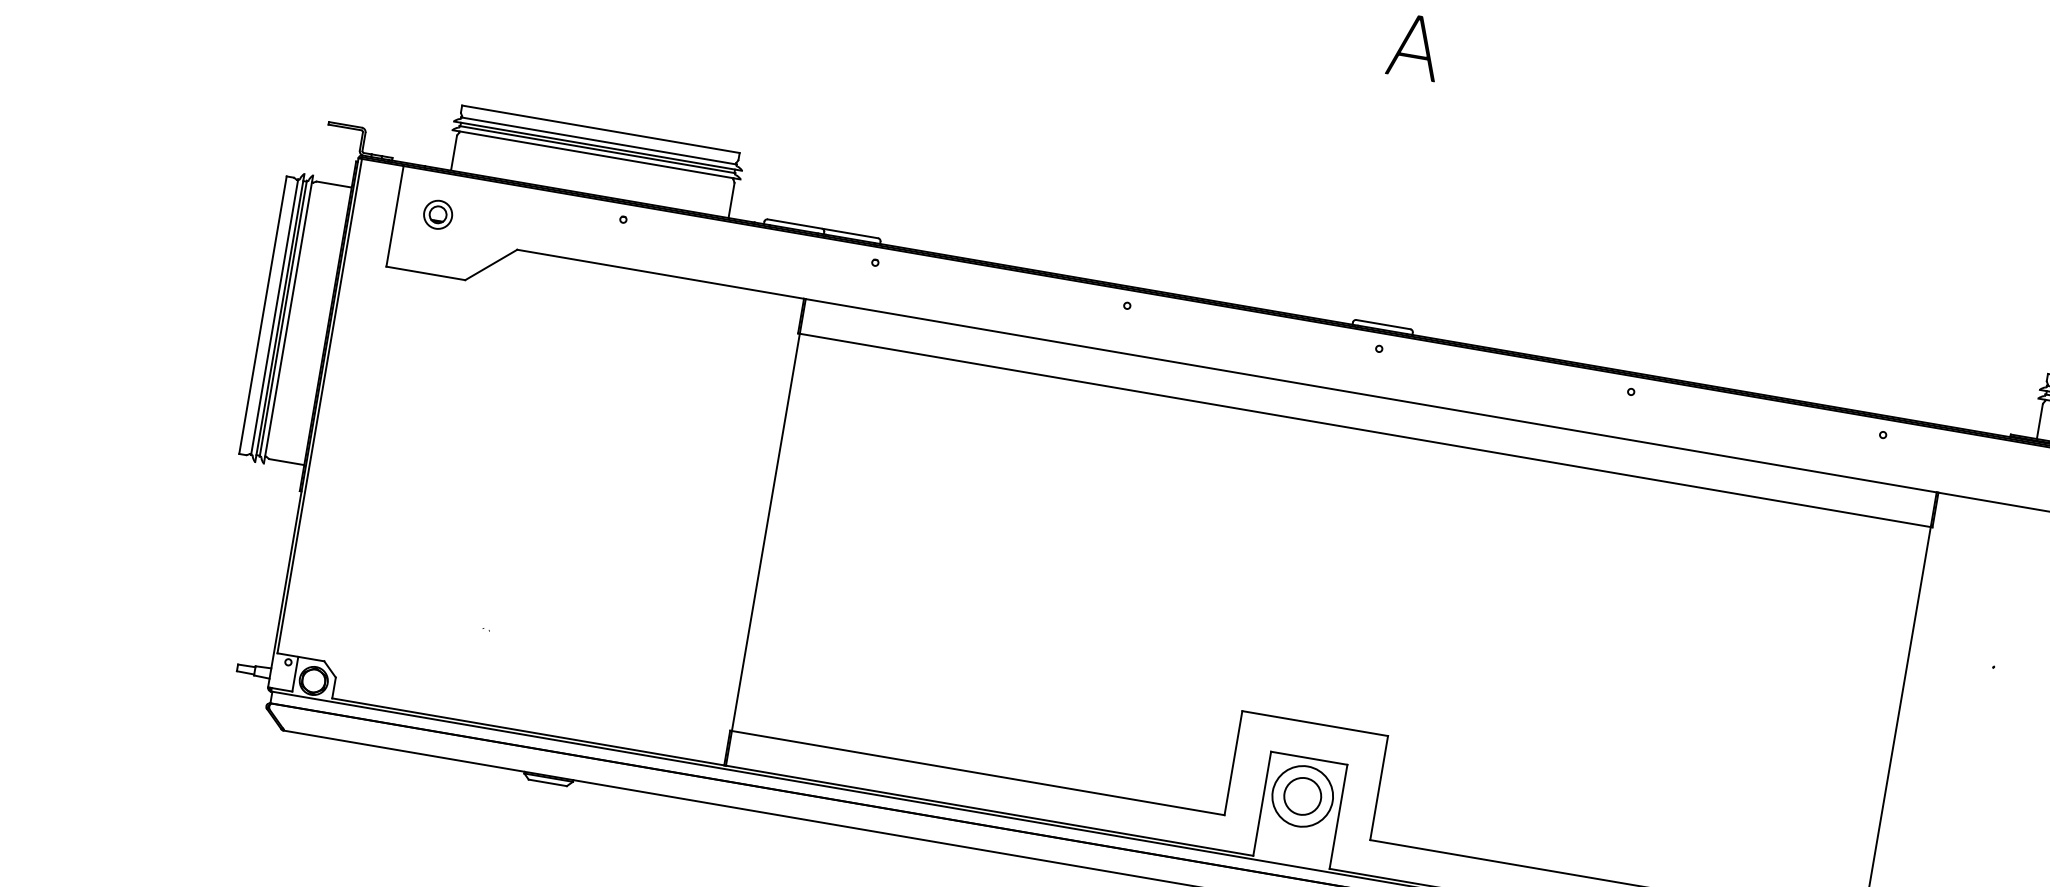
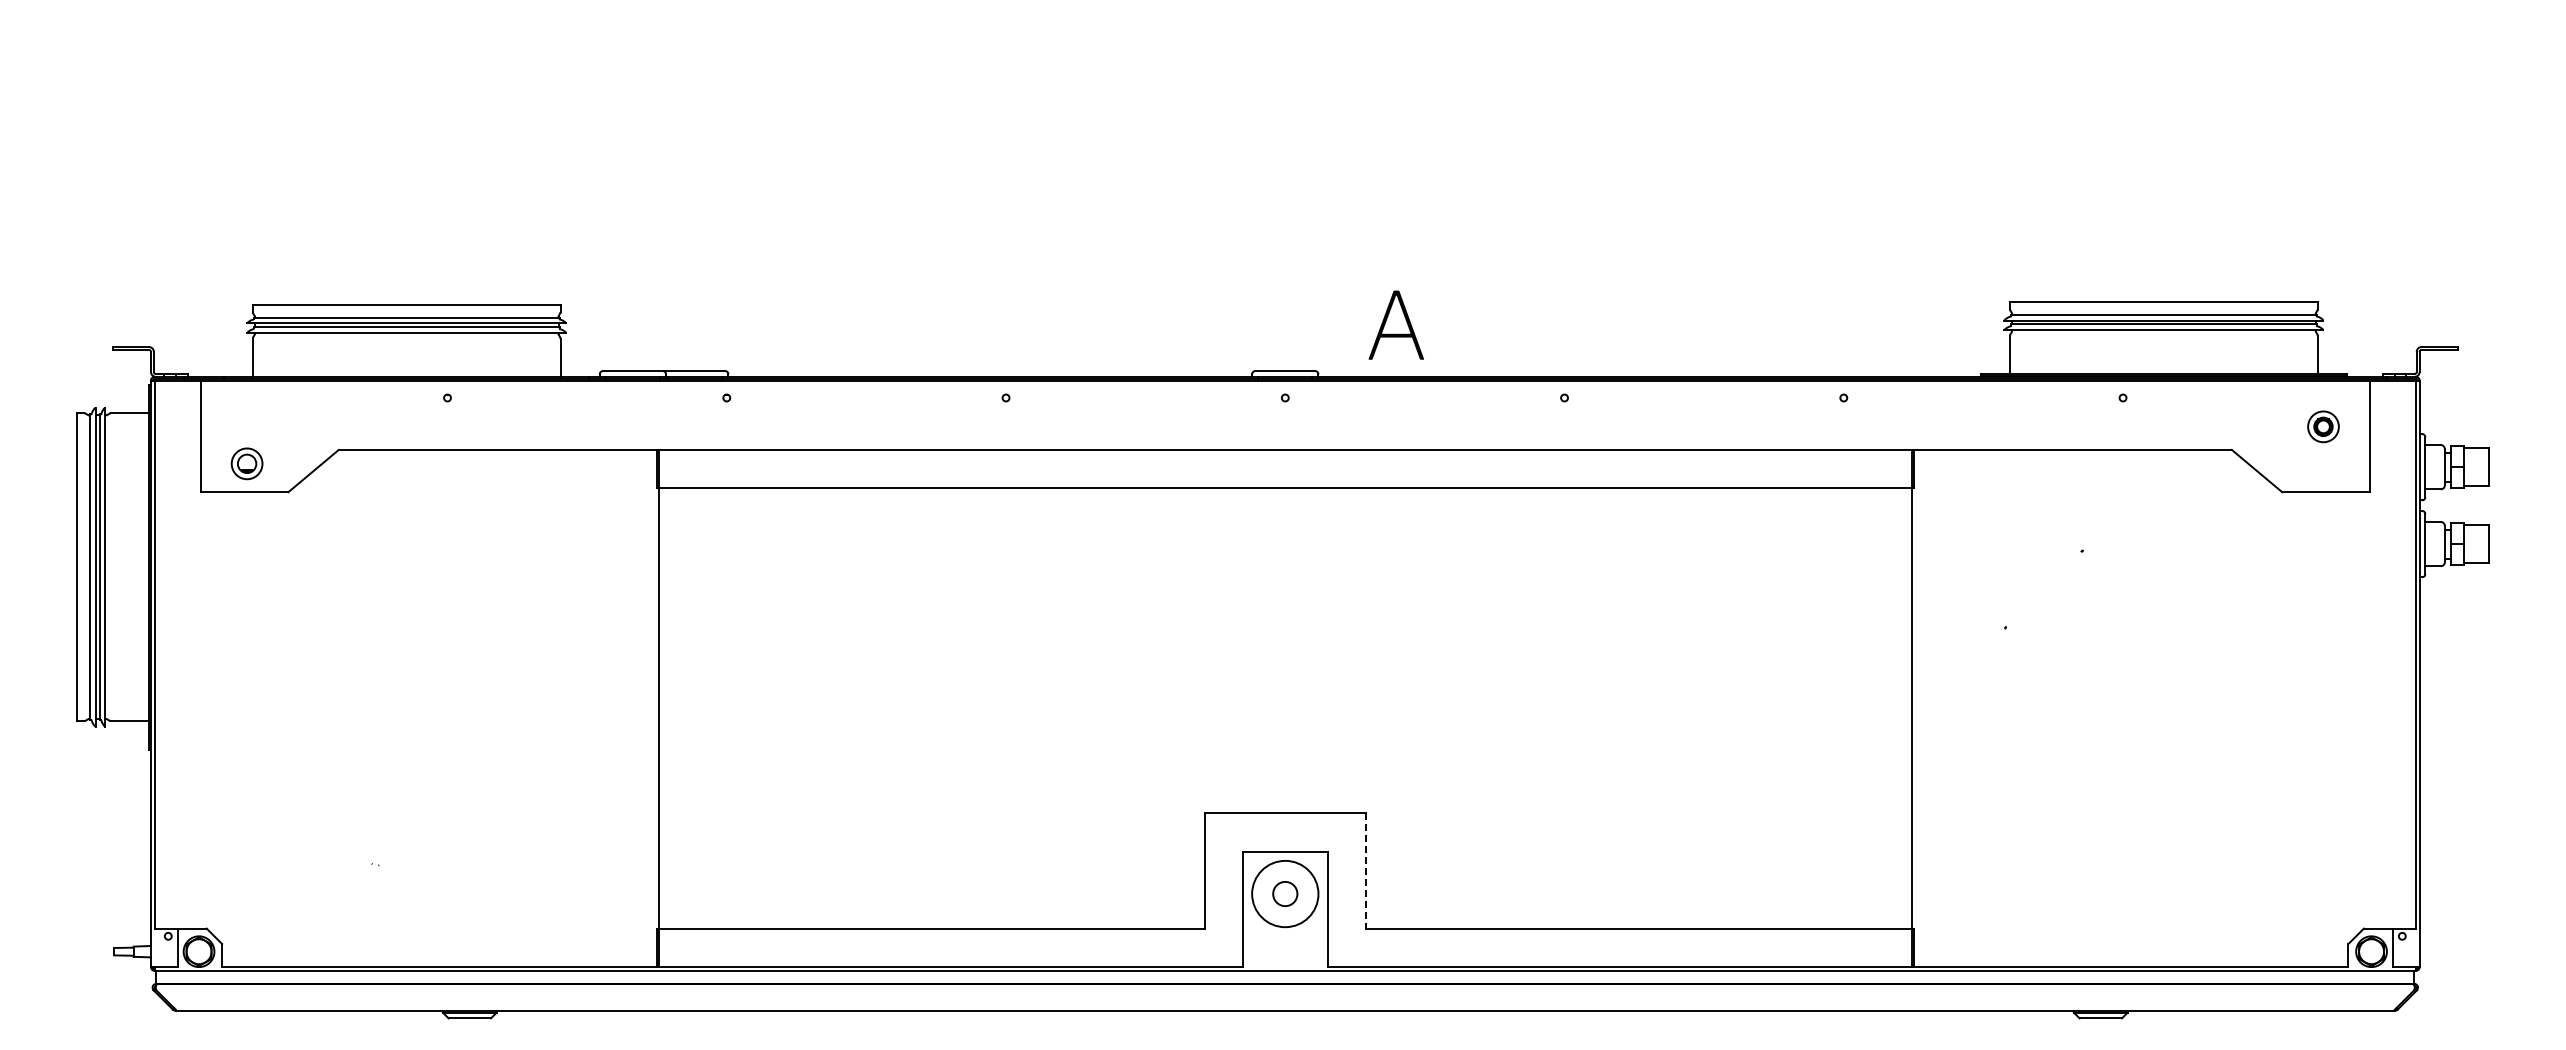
text: (1414, 46) -> (1395, 324), moved
part: (437, 214) -> (246, 463), moved
line: (1379, 787) -> (1366, 870), solid -> dashed
circle: (1303, 795) -> (1285, 893), size x0.6

